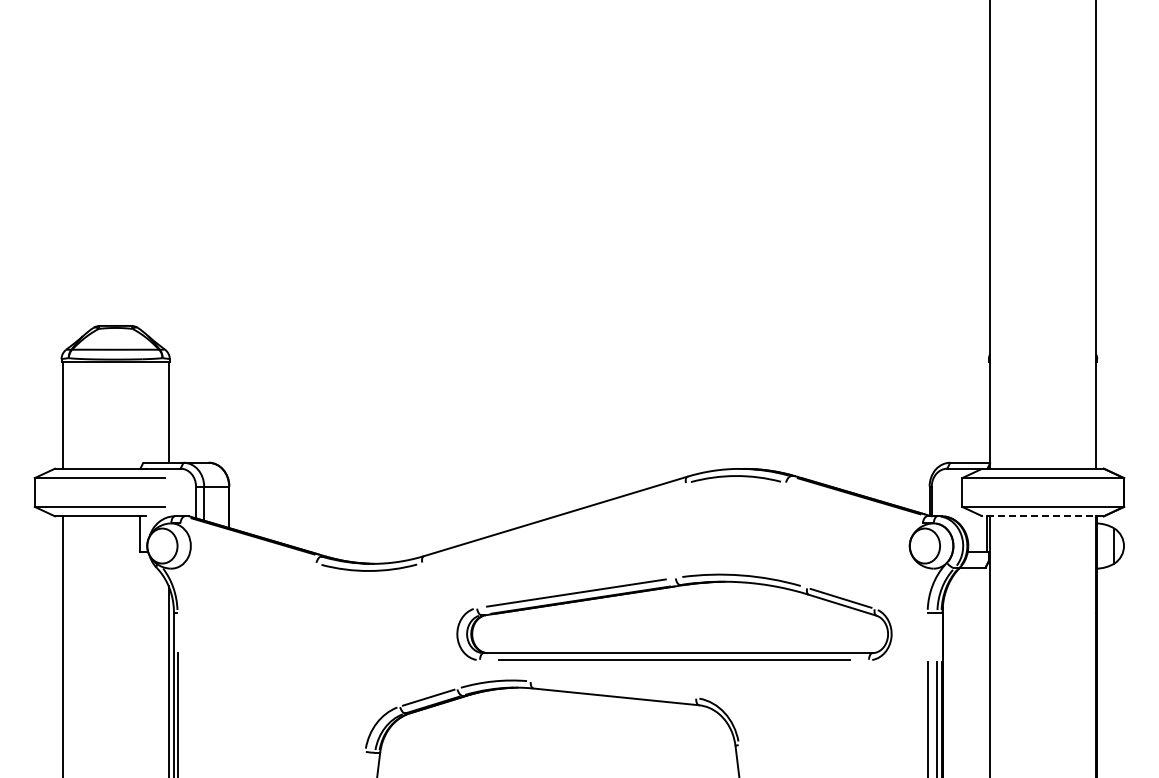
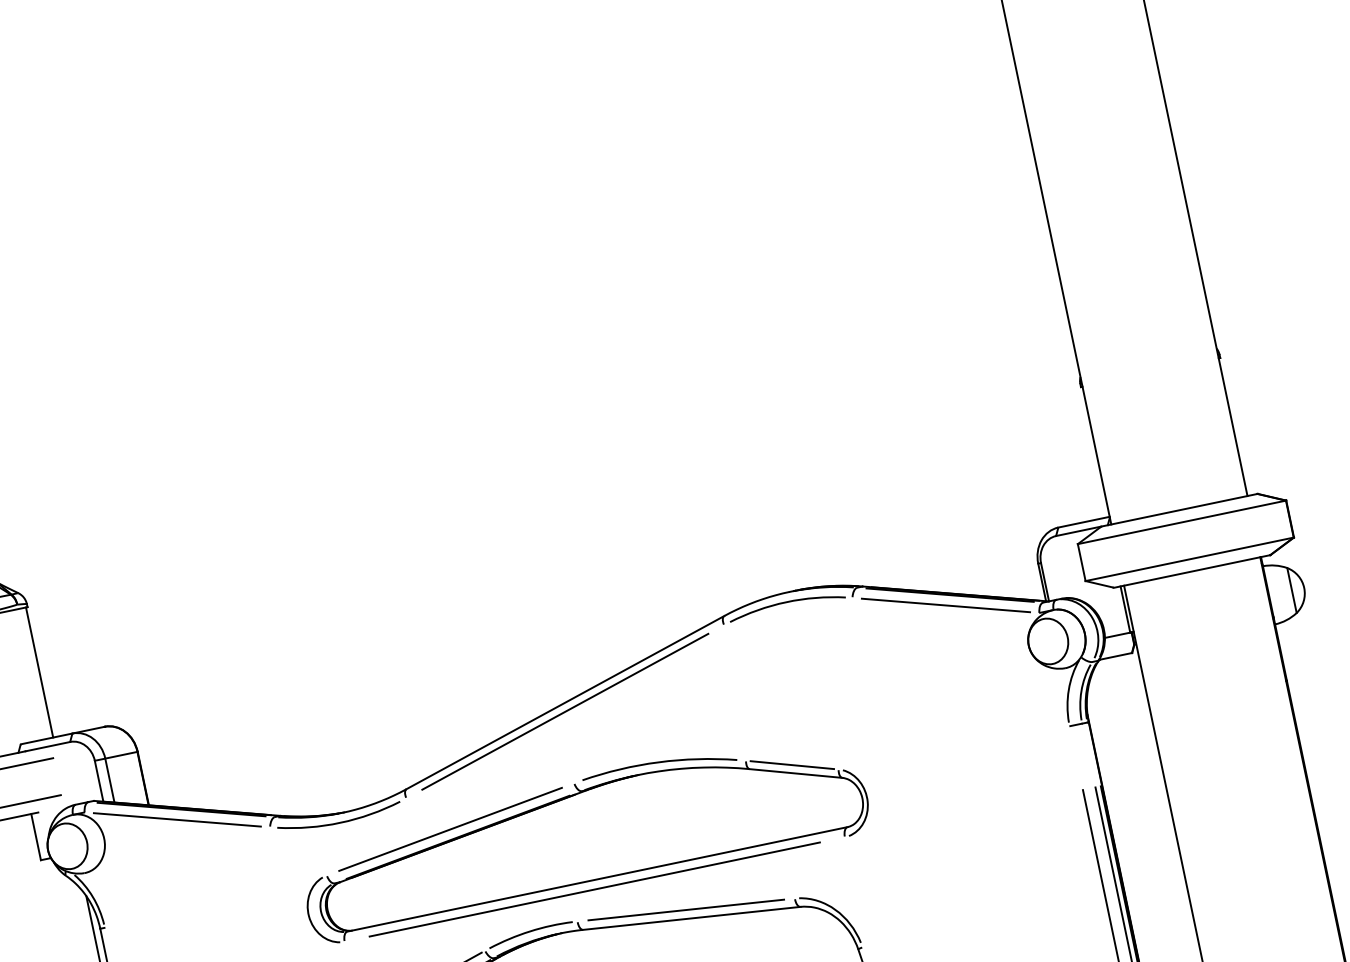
line: (853, 503) -> (944, 605), added
line: (1043, 516) -> (1192, 571), dashed -> solid
line: (553, 523) -> (564, 712), added
line: (248, 543) -> (177, 819), added
part: (674, 616) -> (583, 833), moved
line: (612, 689) -> (684, 909), added

